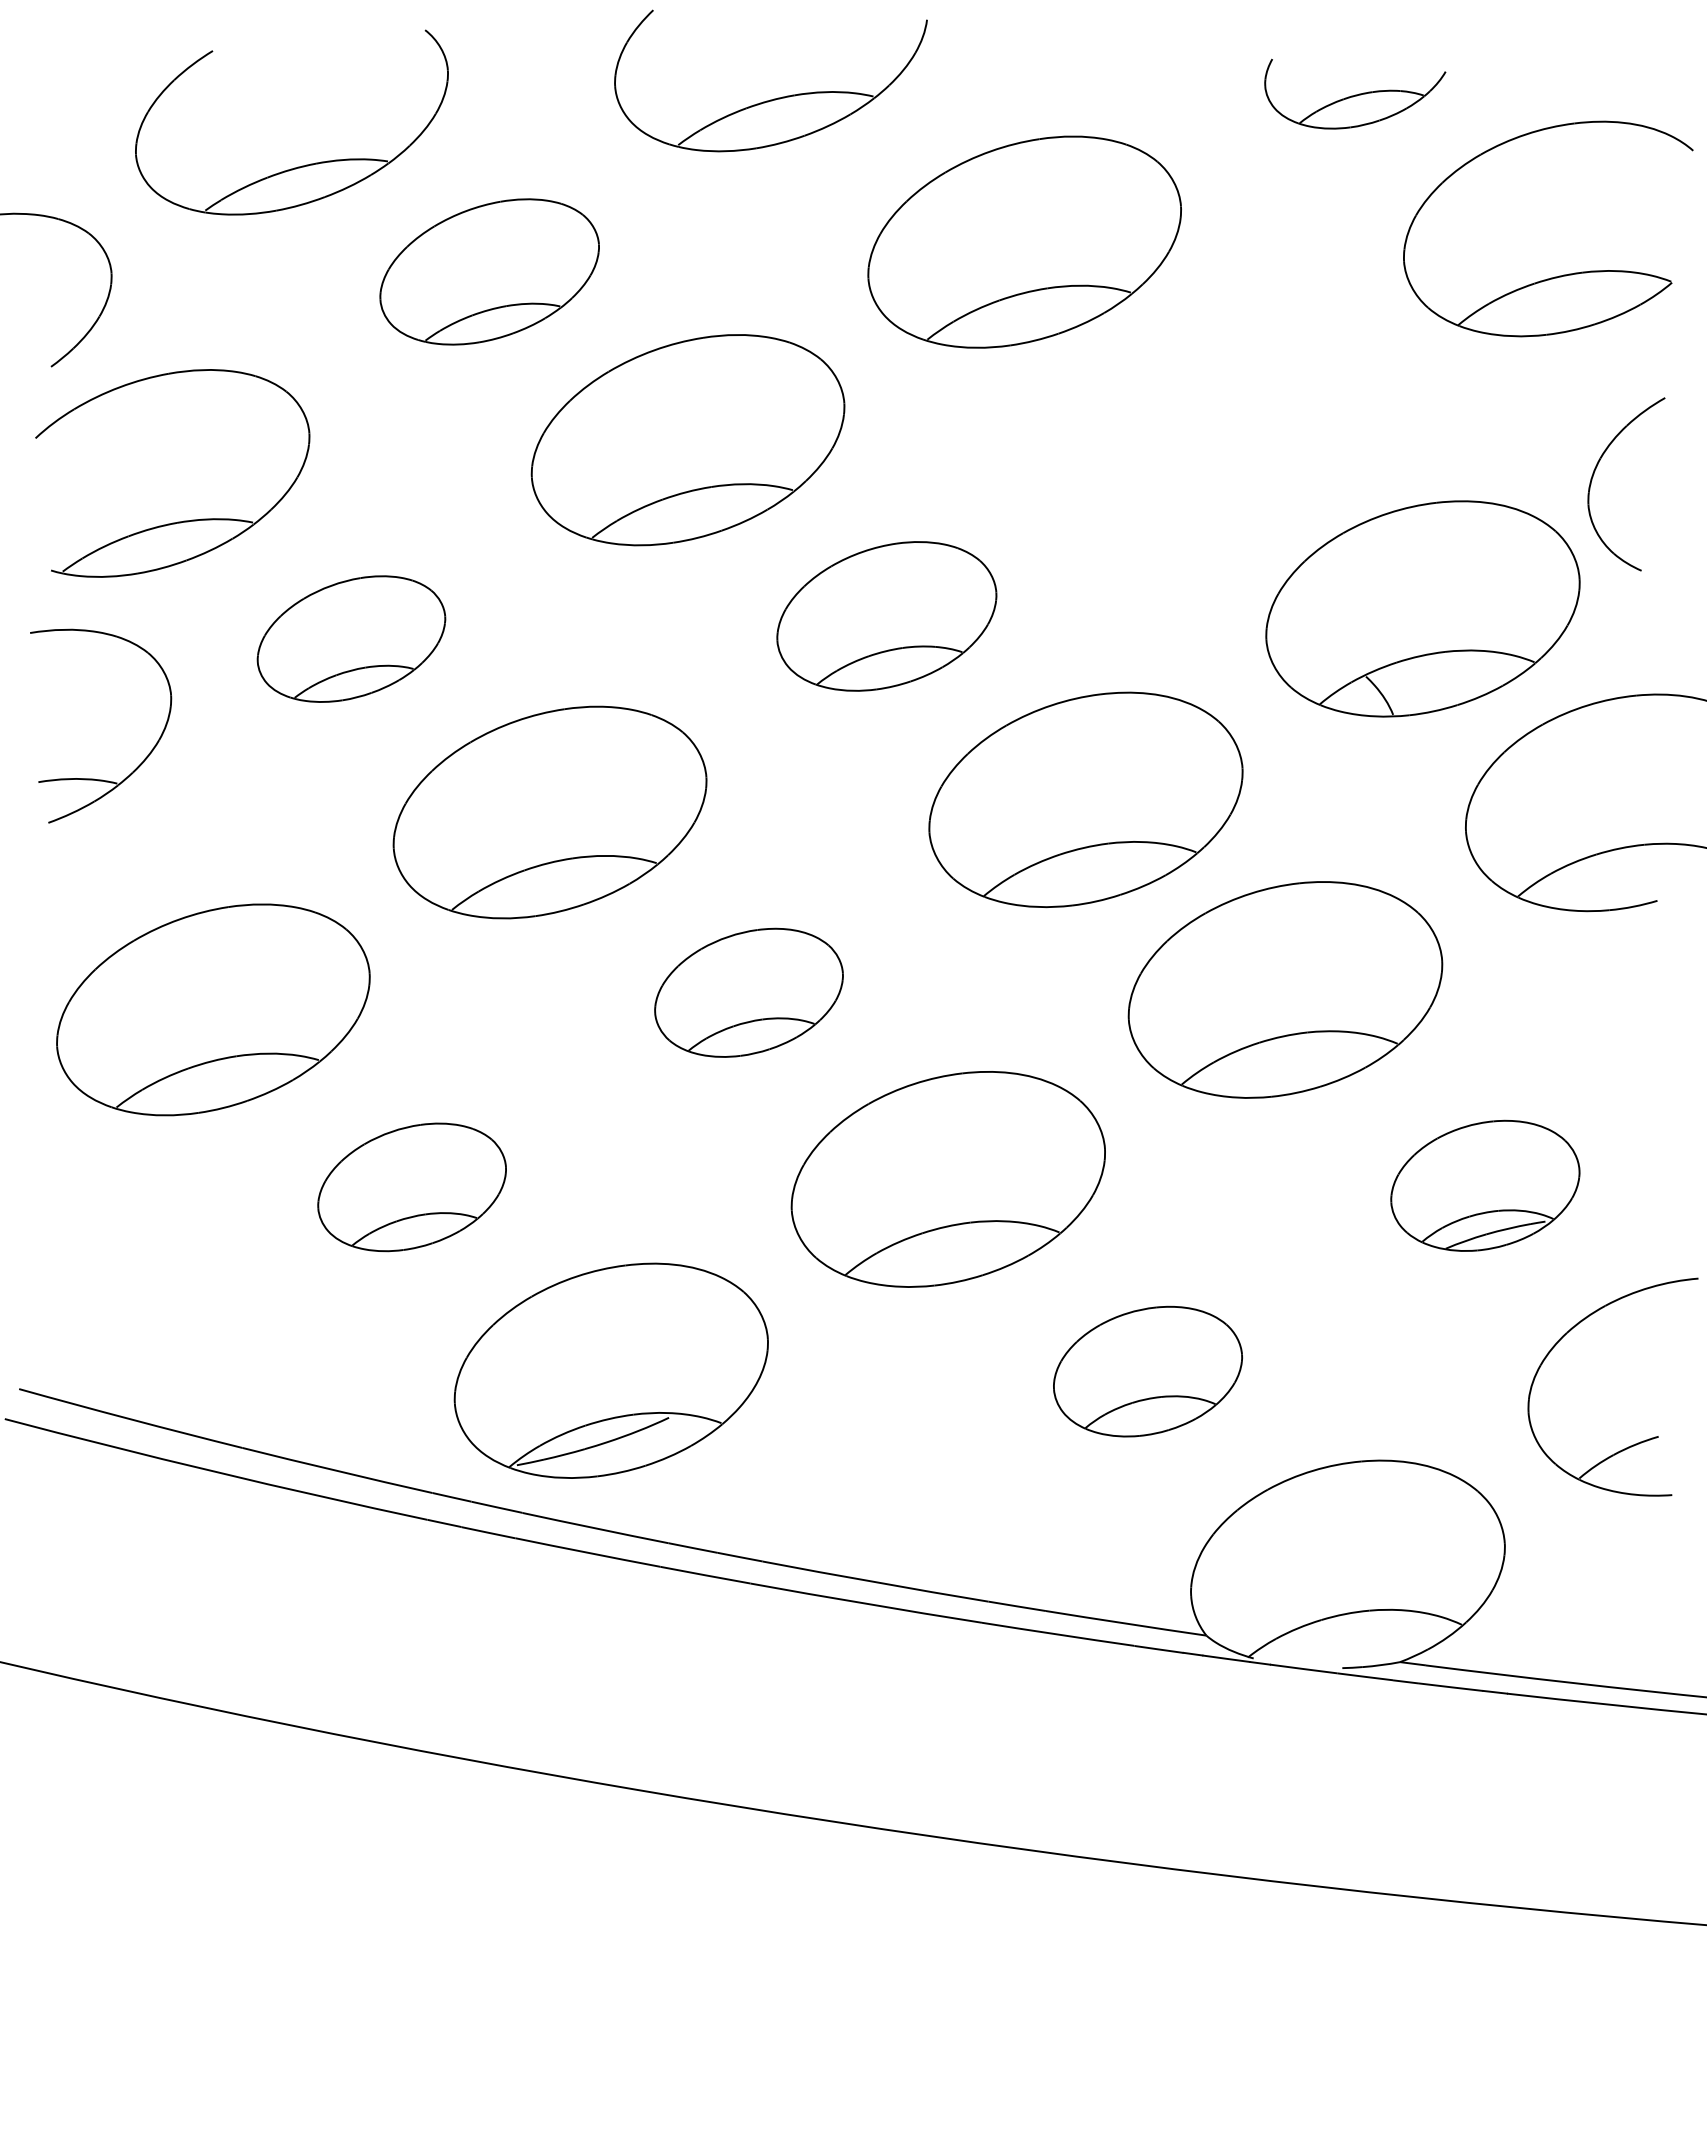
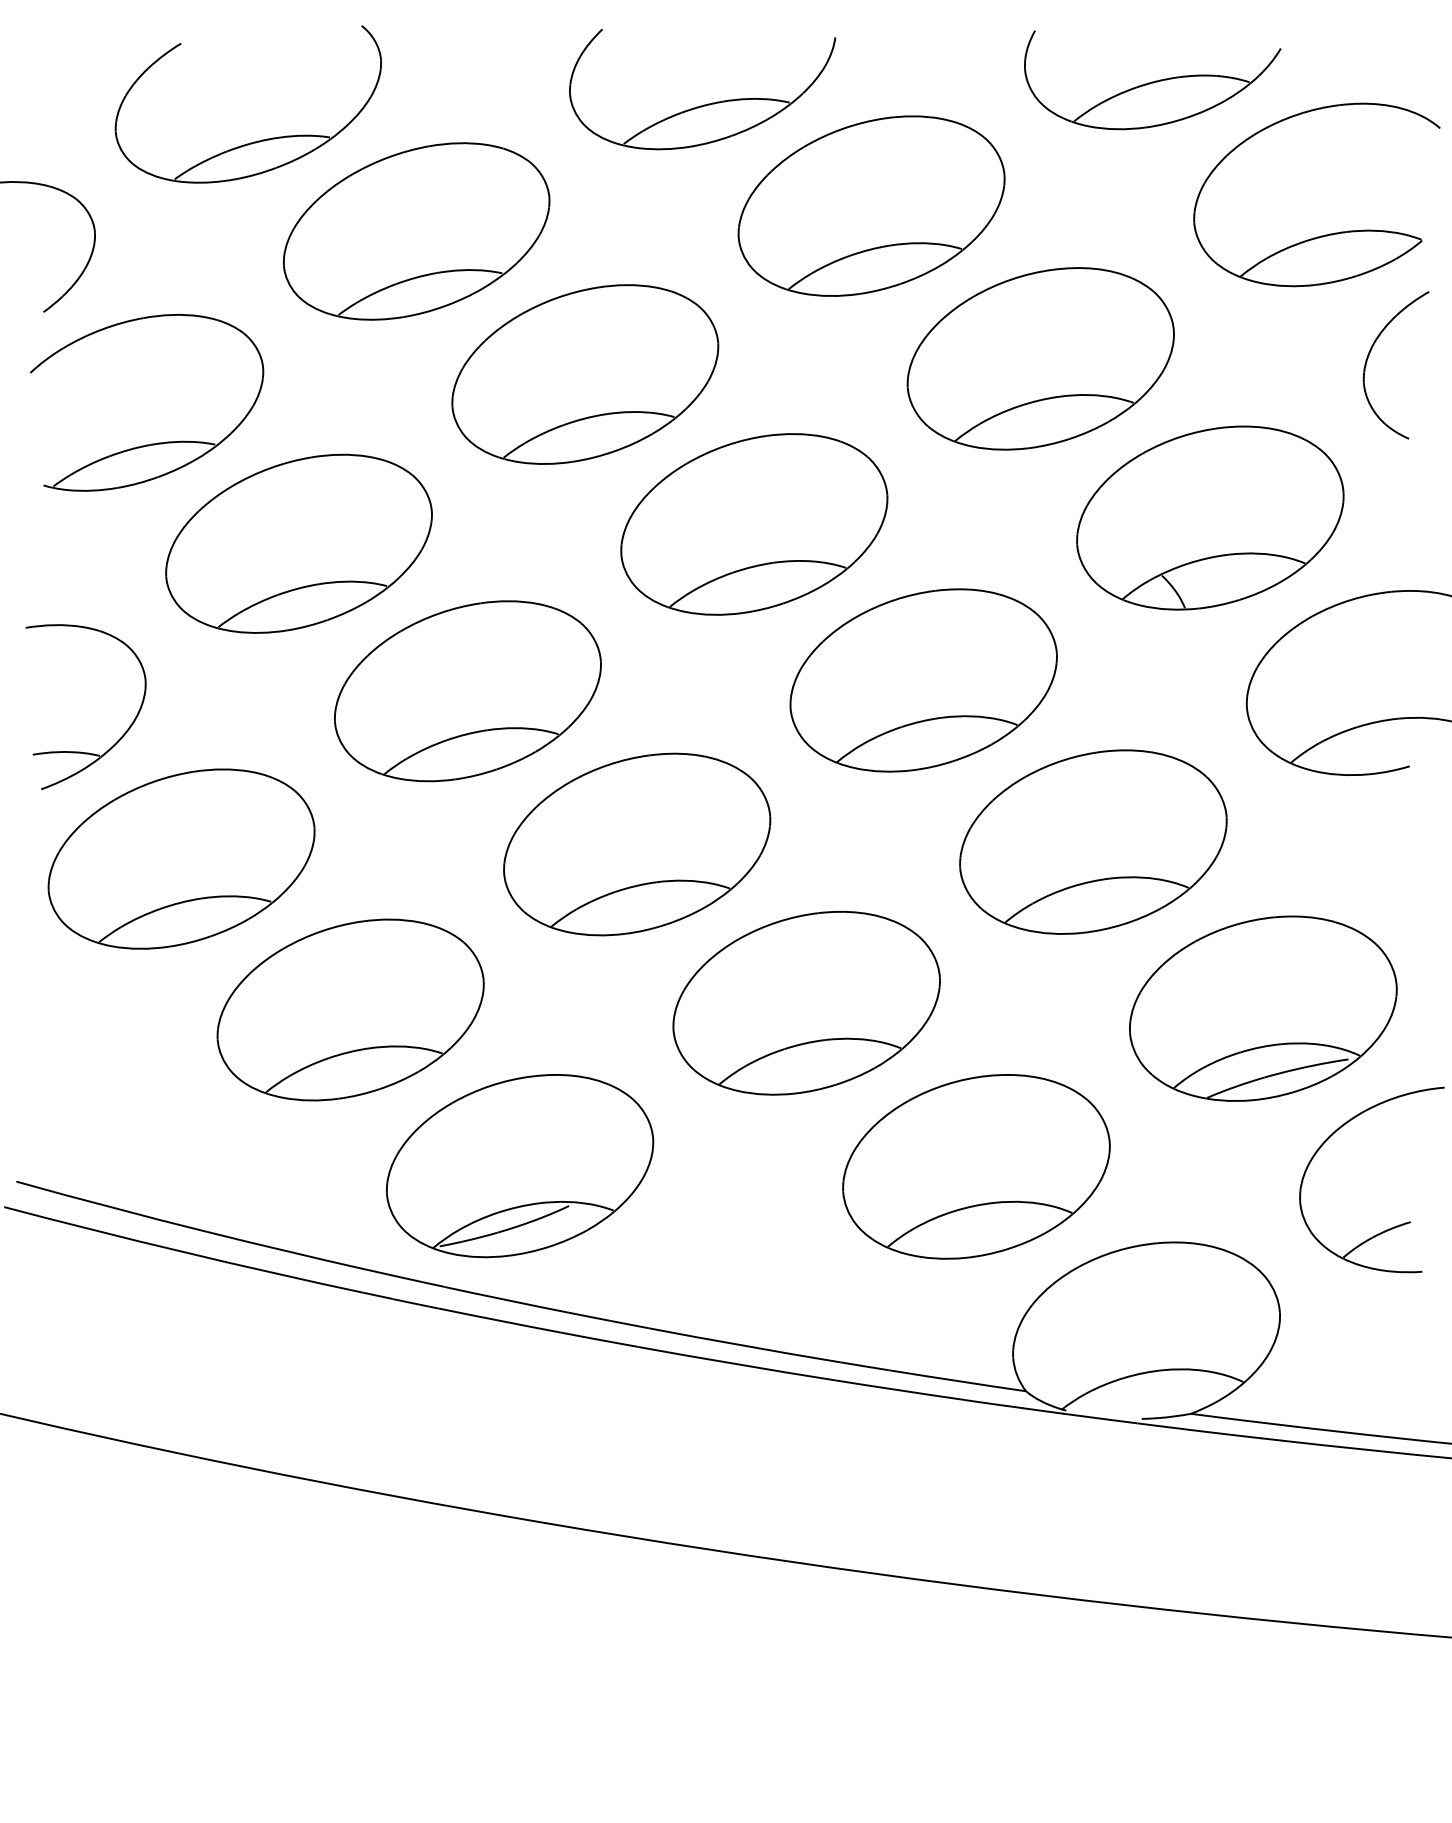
part: (1355, 93) -> (1152, 79), size x1.67
part: (774, 98) -> (705, 104), moved
part: (489, 271) -> (416, 231), size x1.43
part: (1223, 421) -> (1040, 358), added
part: (1594, 474) -> (1368, 356), moved
part: (886, 616) -> (754, 524), size x1.43
part: (351, 638) -> (299, 543), size x1.67
part: (94, 778) -> (80, 751), moved
part: (748, 992) -> (636, 844), size x1.67
part: (1485, 1185) -> (1263, 1008), size x1.67
part: (411, 1187) -> (350, 1010), size x1.67
part: (1147, 1371) -> (976, 1166), size x1.67

